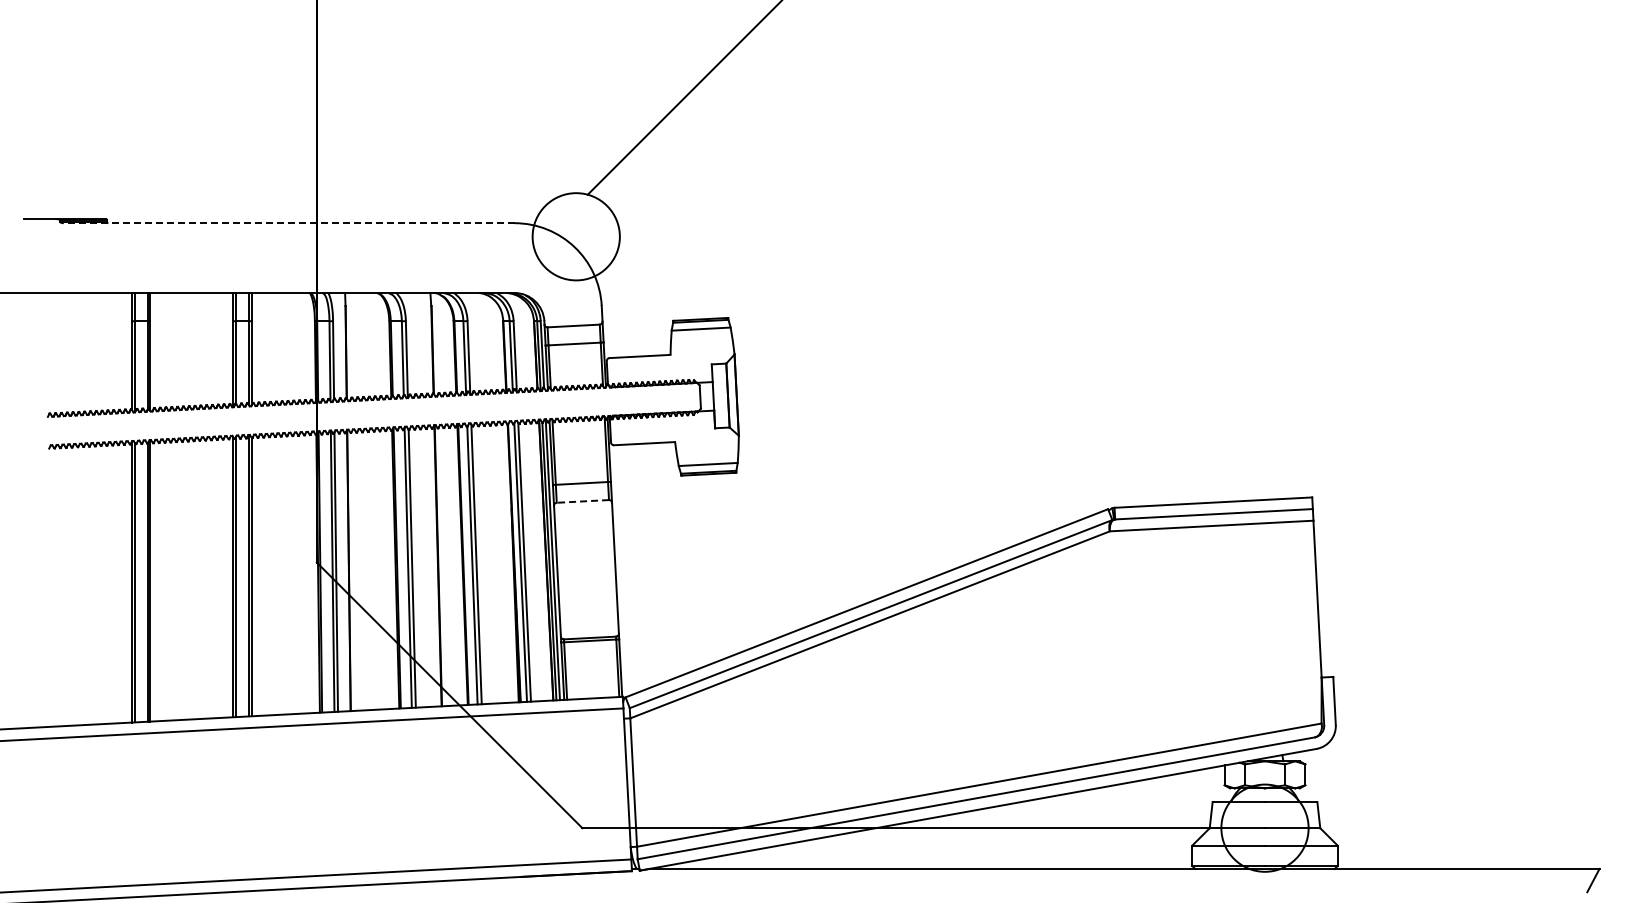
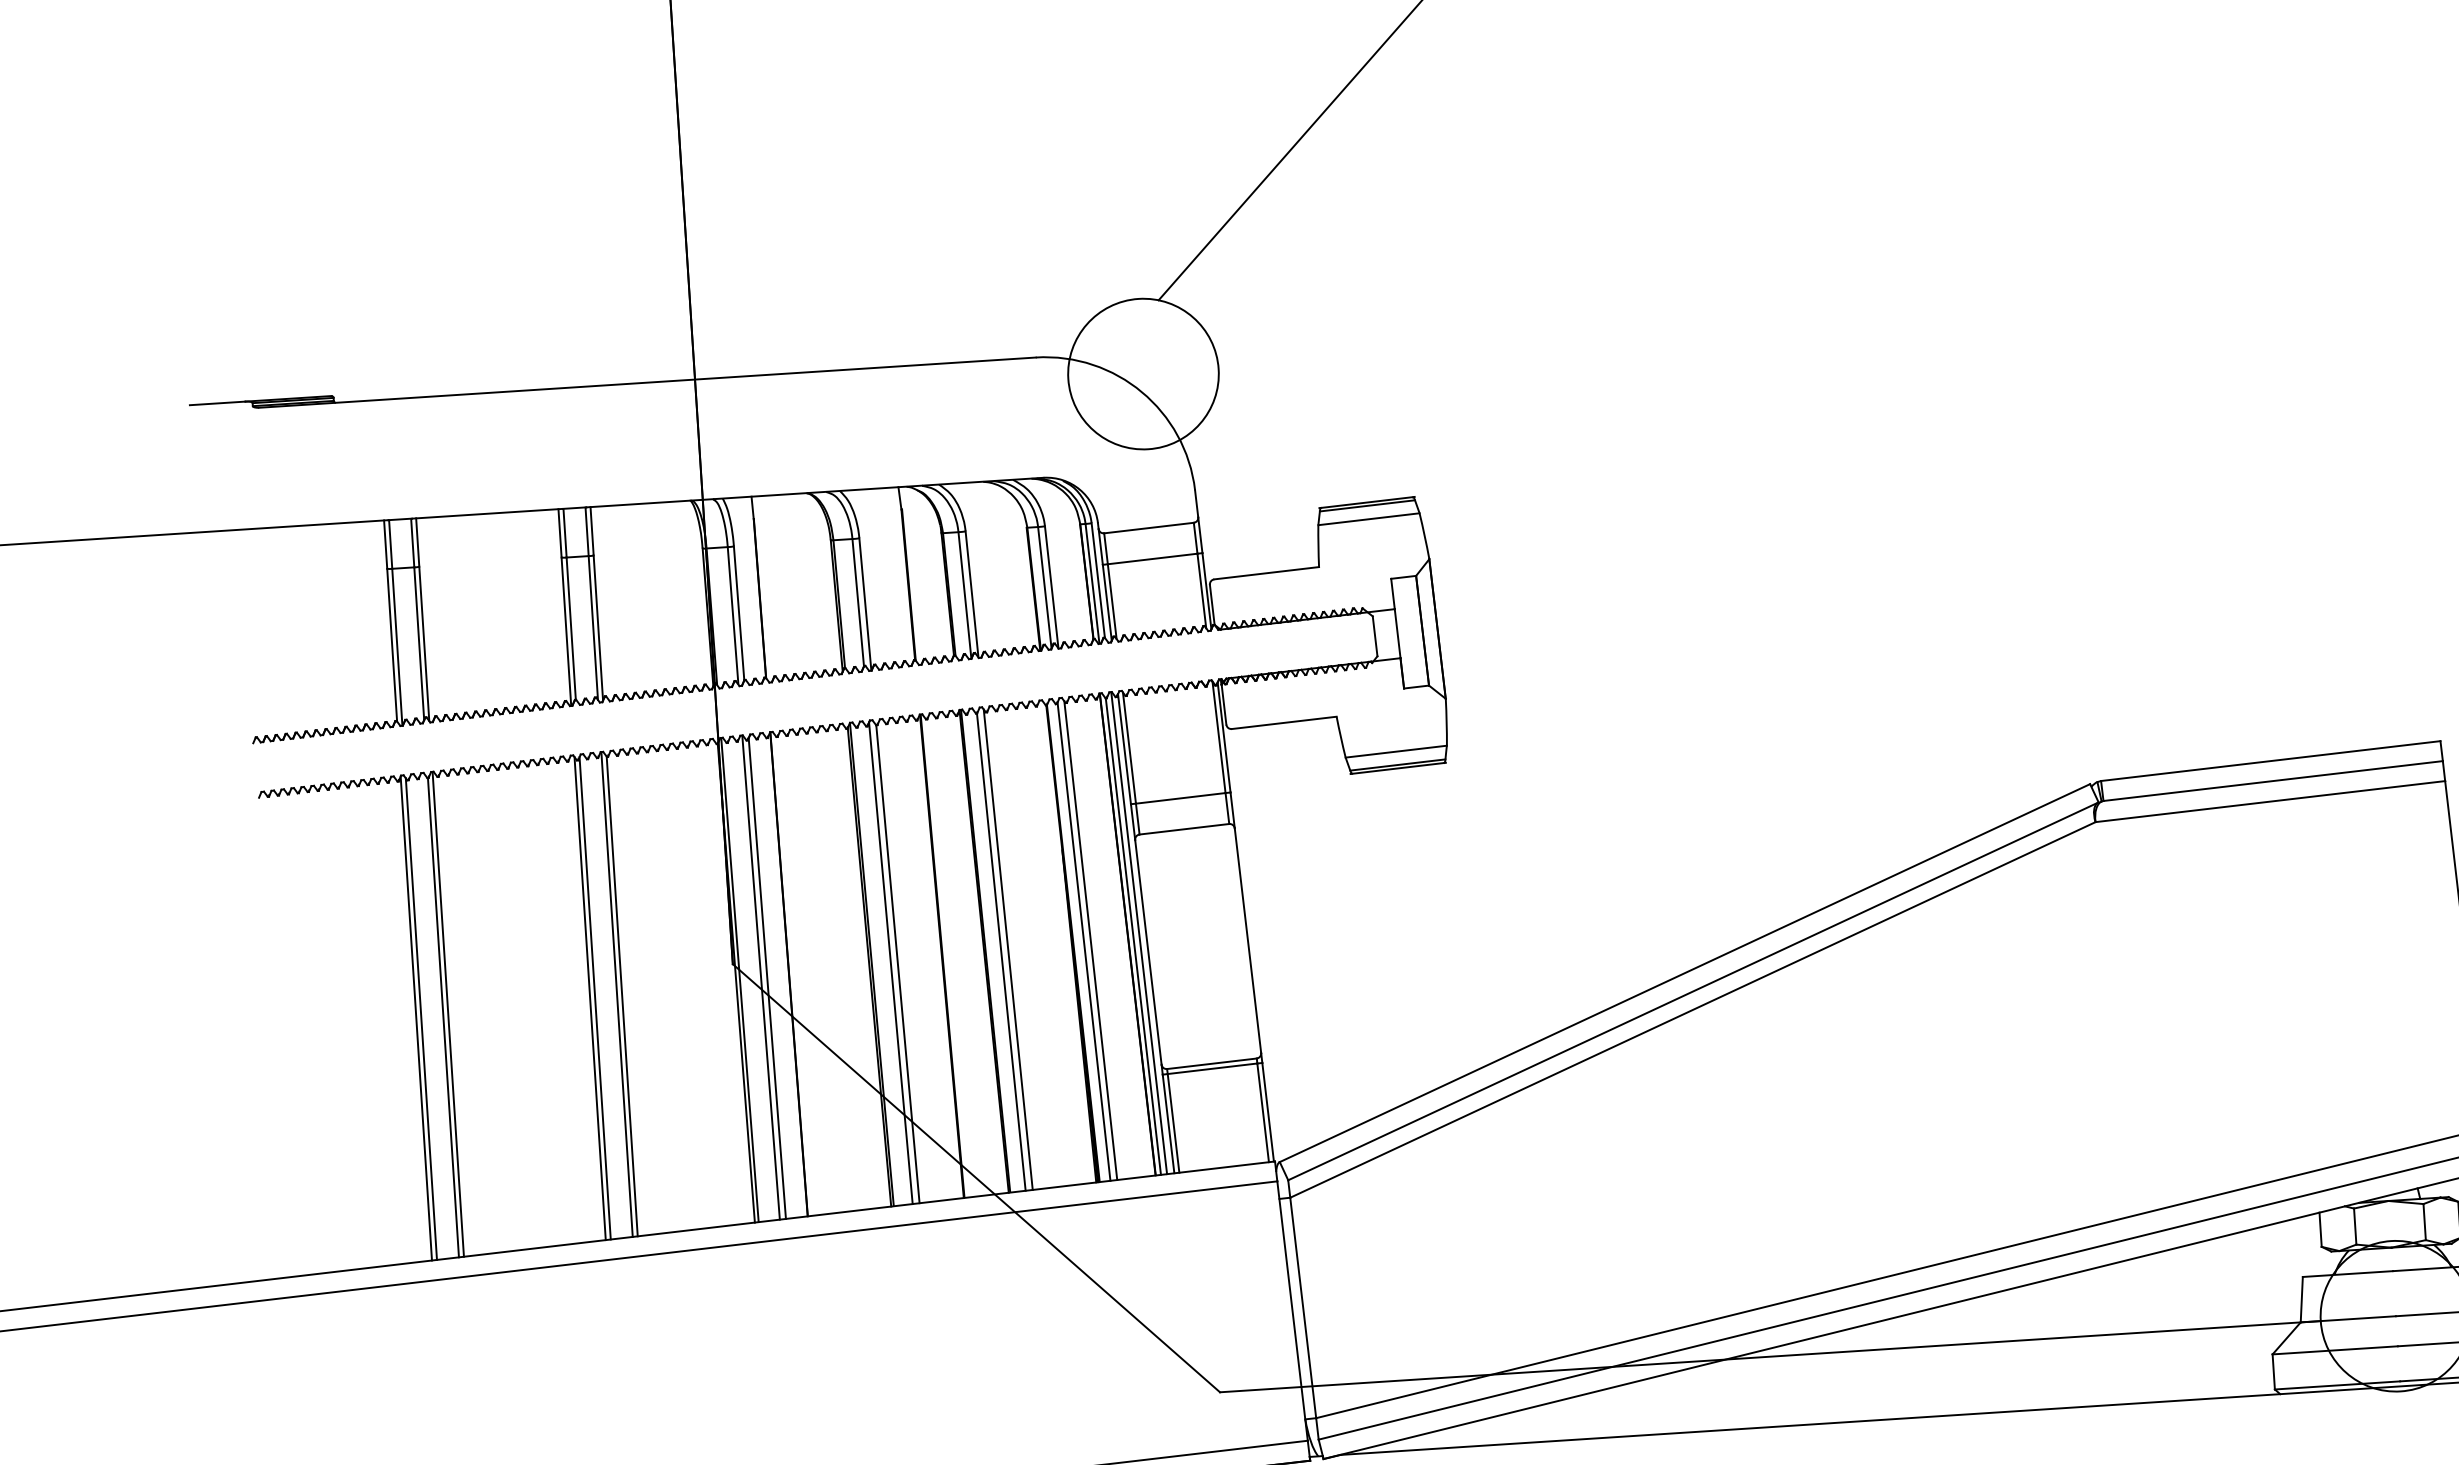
line: (288, 223) -> (646, 383), dashed -> solid
line: (582, 501) -> (1183, 829), dashed -> solid

